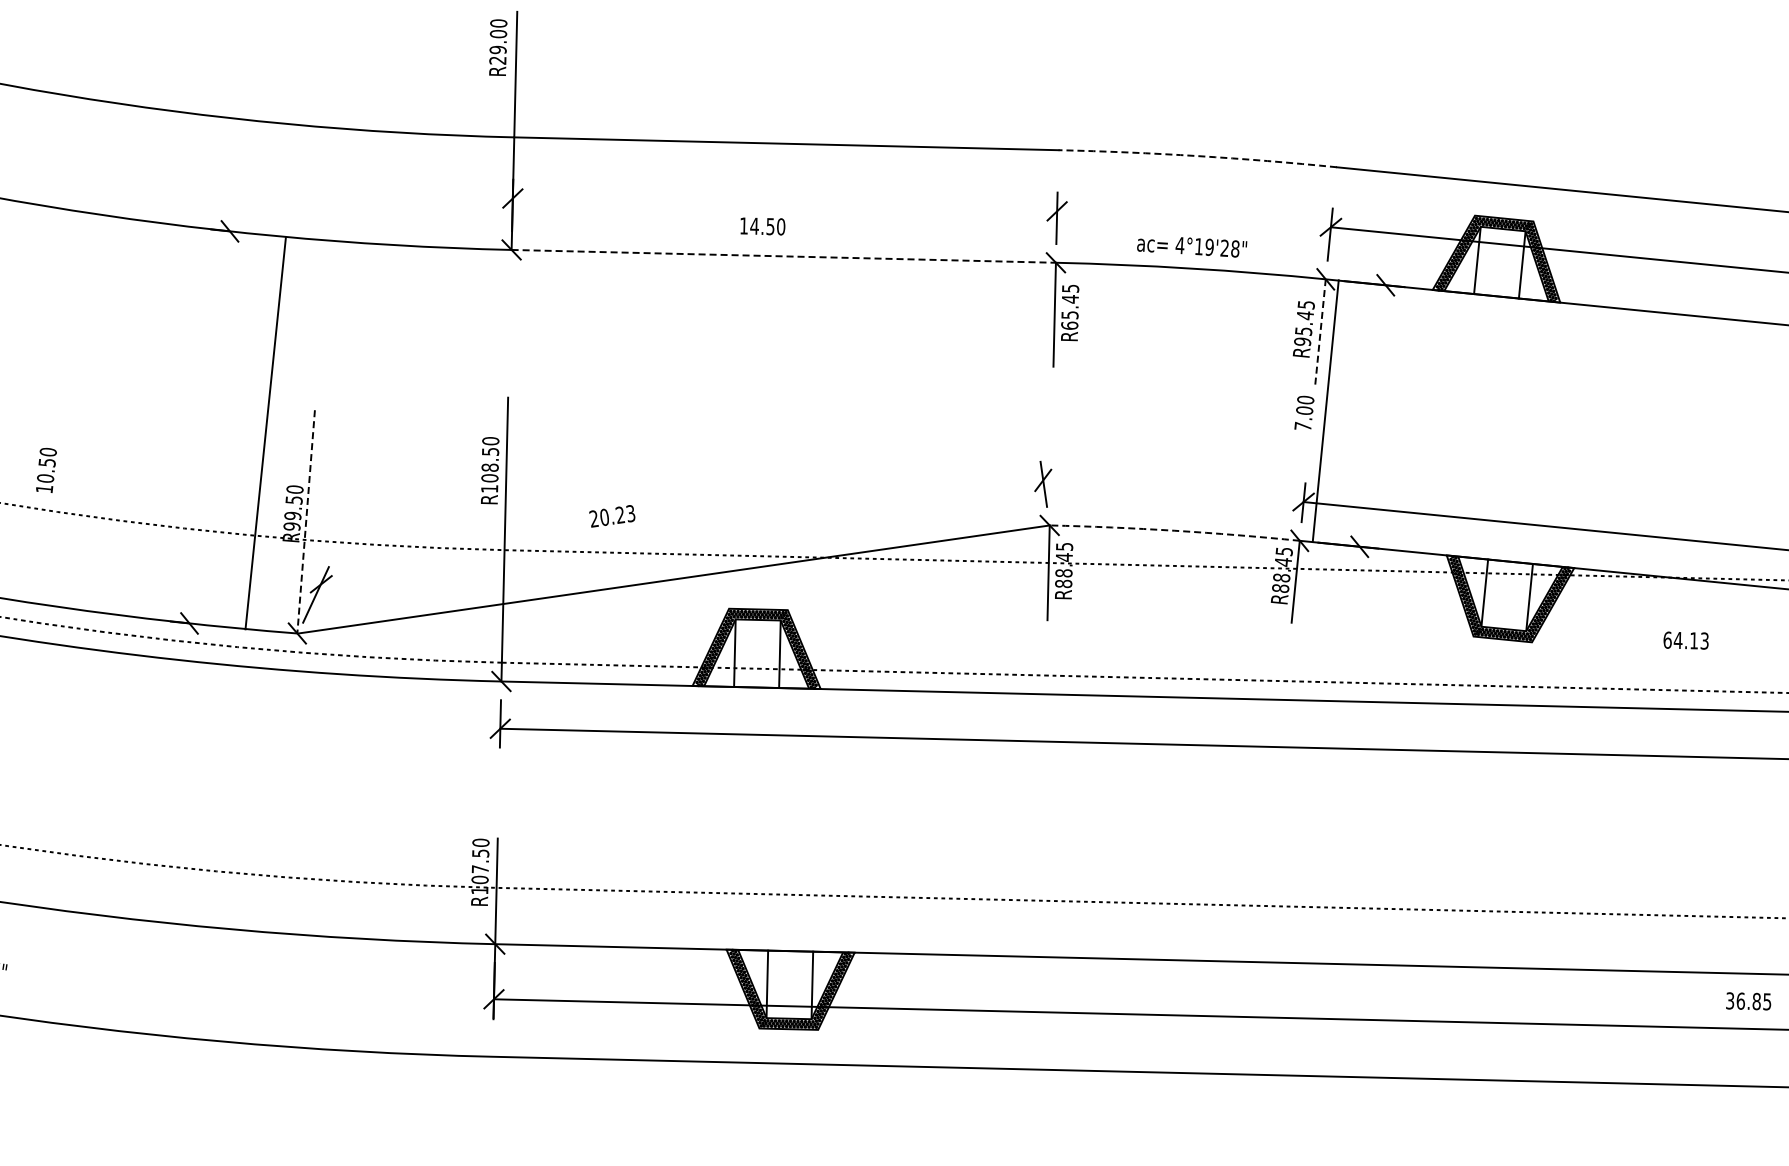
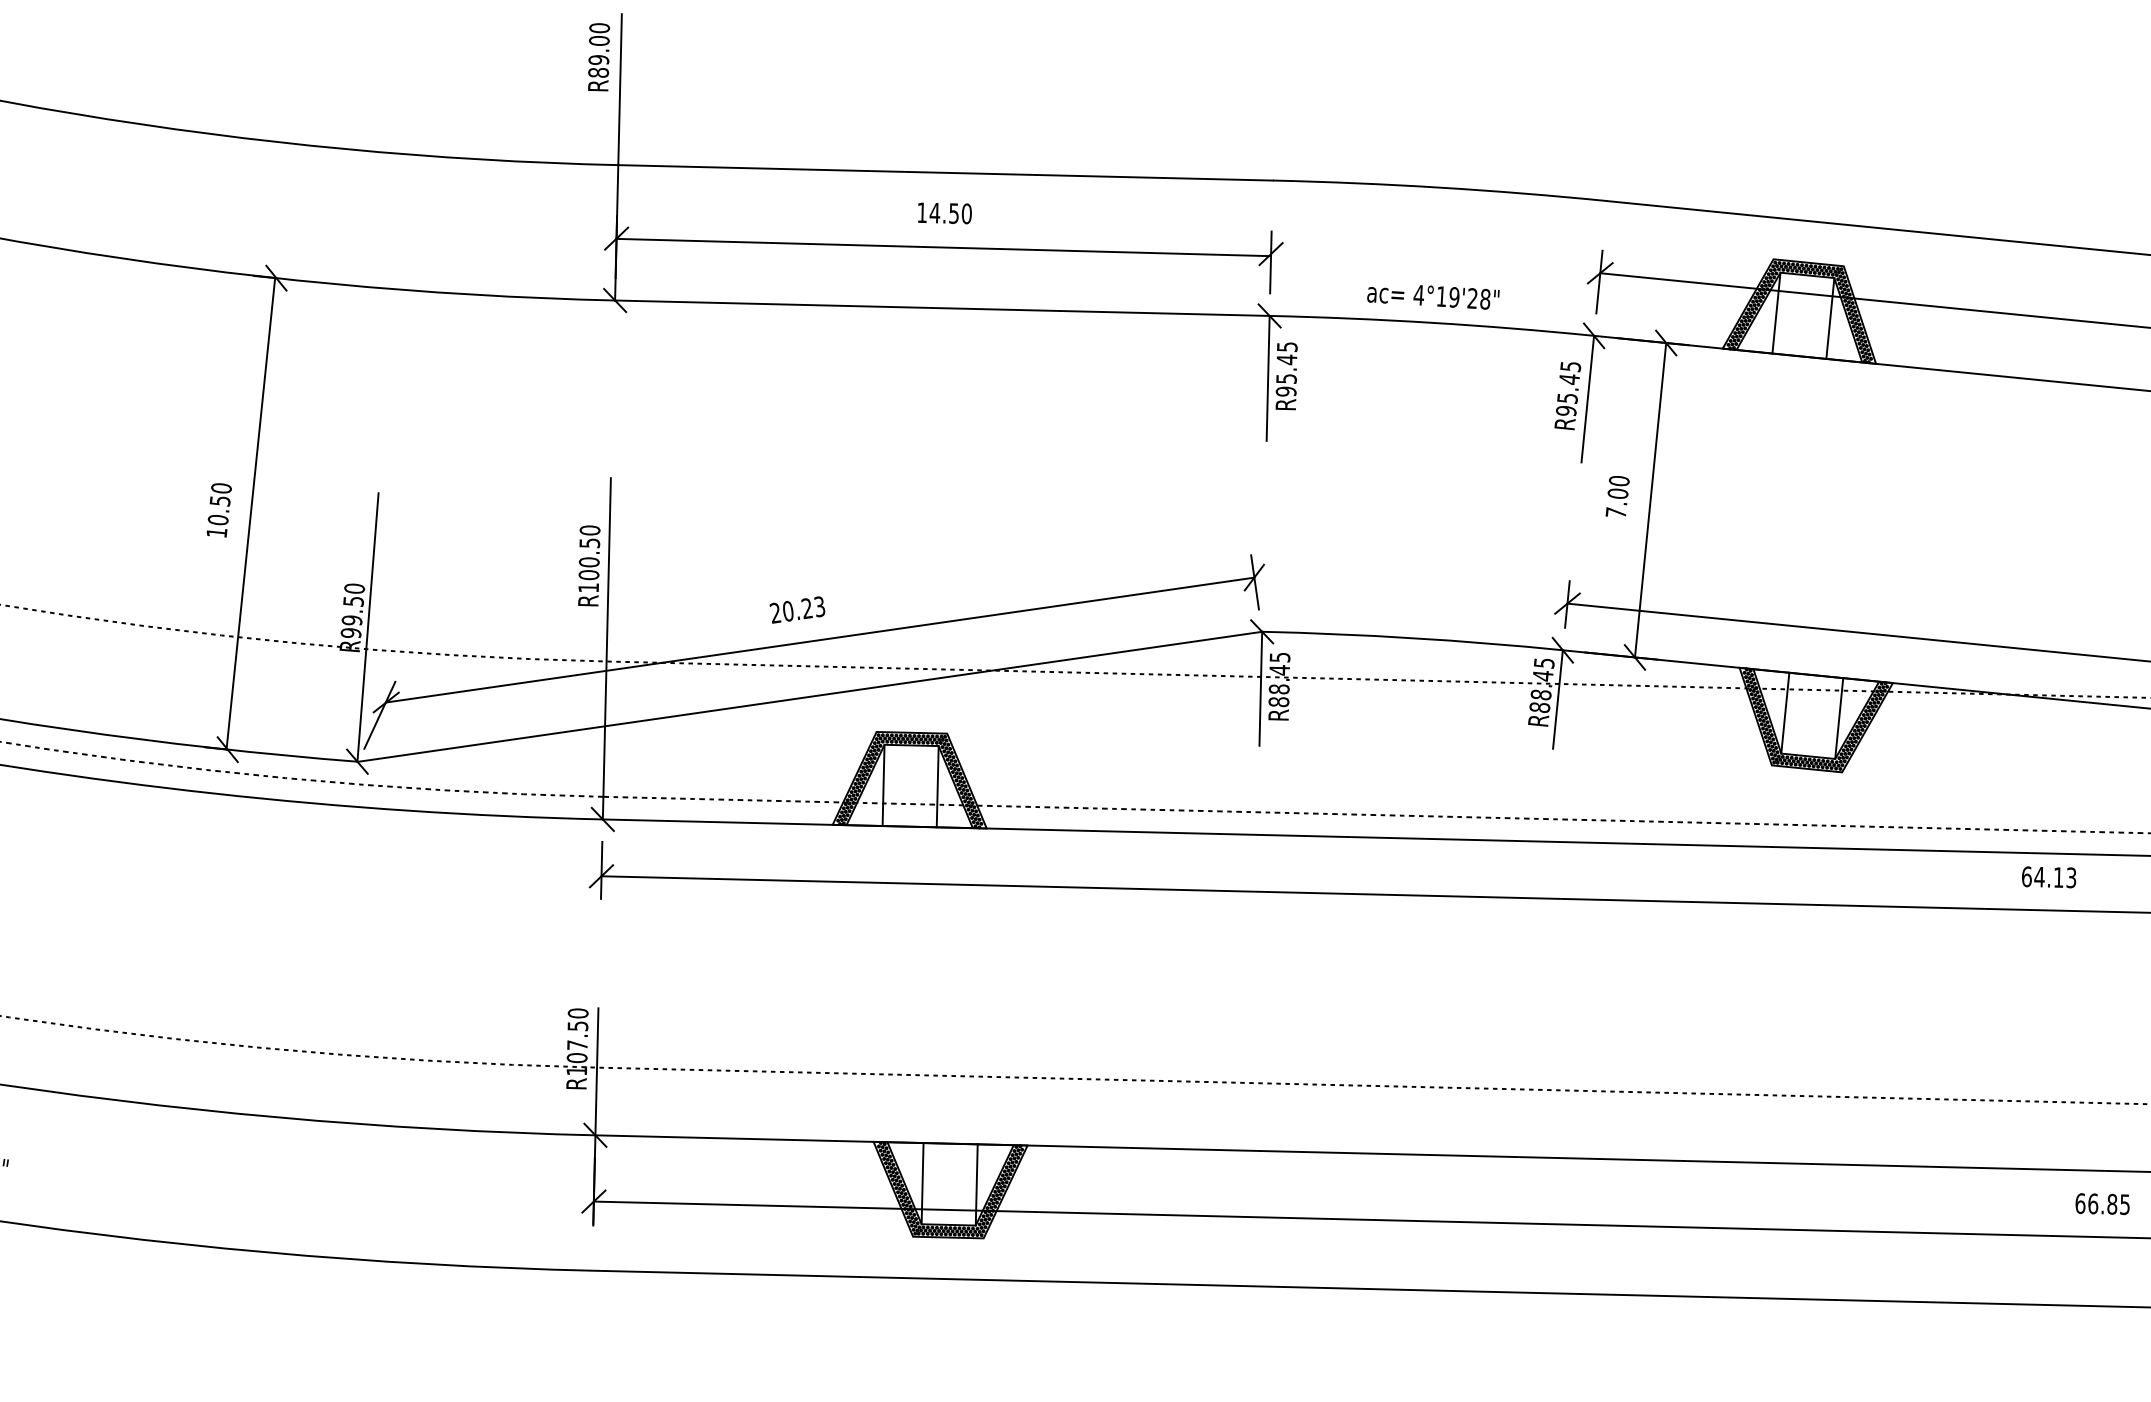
text: (497, 60) -> (598, 72), R29.00 -> R89.00
arc: (1197, 156) -> (1439, 188), dashed -> solid
line: (784, 205) -> (943, 247), added
text: (762, 226) -> (944, 213), moved
line: (784, 256) -> (943, 308), dashed -> solid
text: (1069, 325) -> (1285, 391), R65.45 -> R95.45
line: (1320, 331) -> (1587, 398), dashed -> solid
line: (1325, 410) -> (1650, 499), moved
text: (1304, 412) -> (1617, 495), moved
line: (265, 433) -> (250, 514), moved
text: (490, 467) -> (589, 562), R108.50 -> R100.50
text: (46, 470) -> (219, 510), moved
text: (612, 516) -> (797, 610), moved
line: (306, 521) -> (368, 627), dashed -> solid
arc: (1174, 530) -> (1412, 637), dashed -> solid
line: (682, 532) -> (820, 640), added
text: (1685, 640) -> (2048, 877), moved
text: (1730, 1000) -> (2080, 1203), 36.85 -> 66.85

